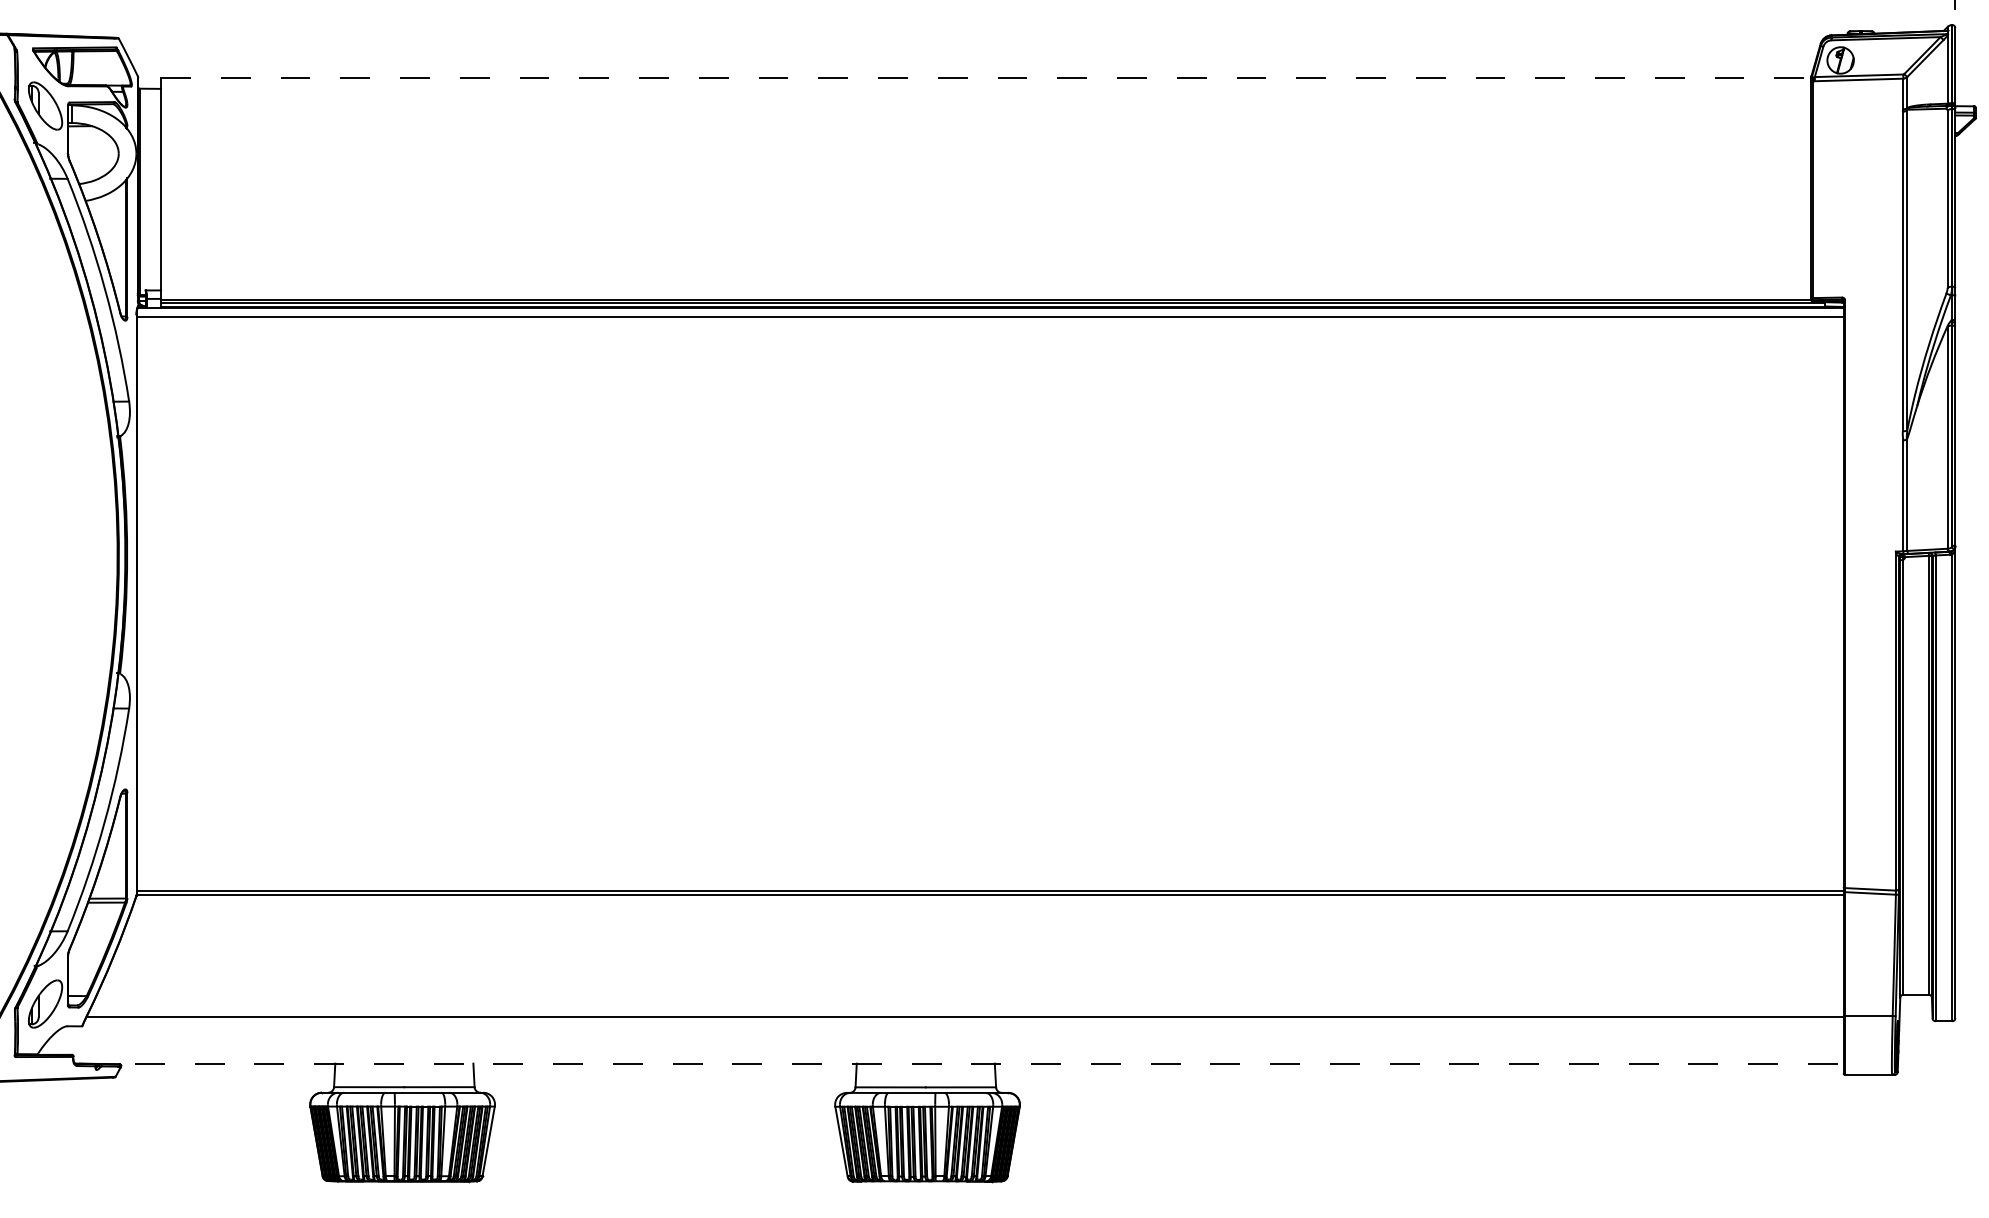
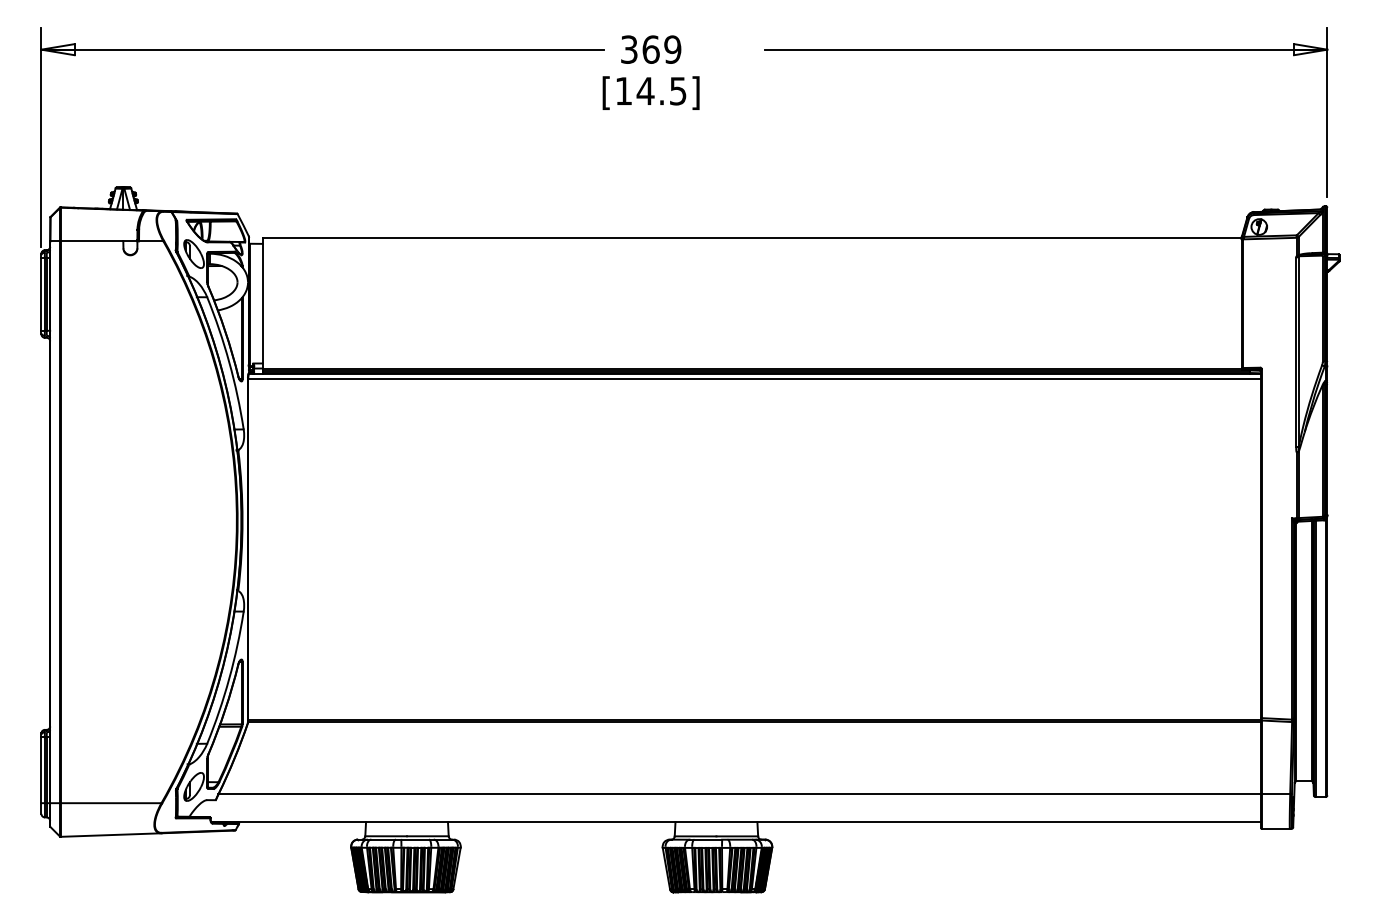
line: (986, 78) -> (752, 237), dashed -> solid
line: (959, 1063) -> (736, 822), dashed -> solid

